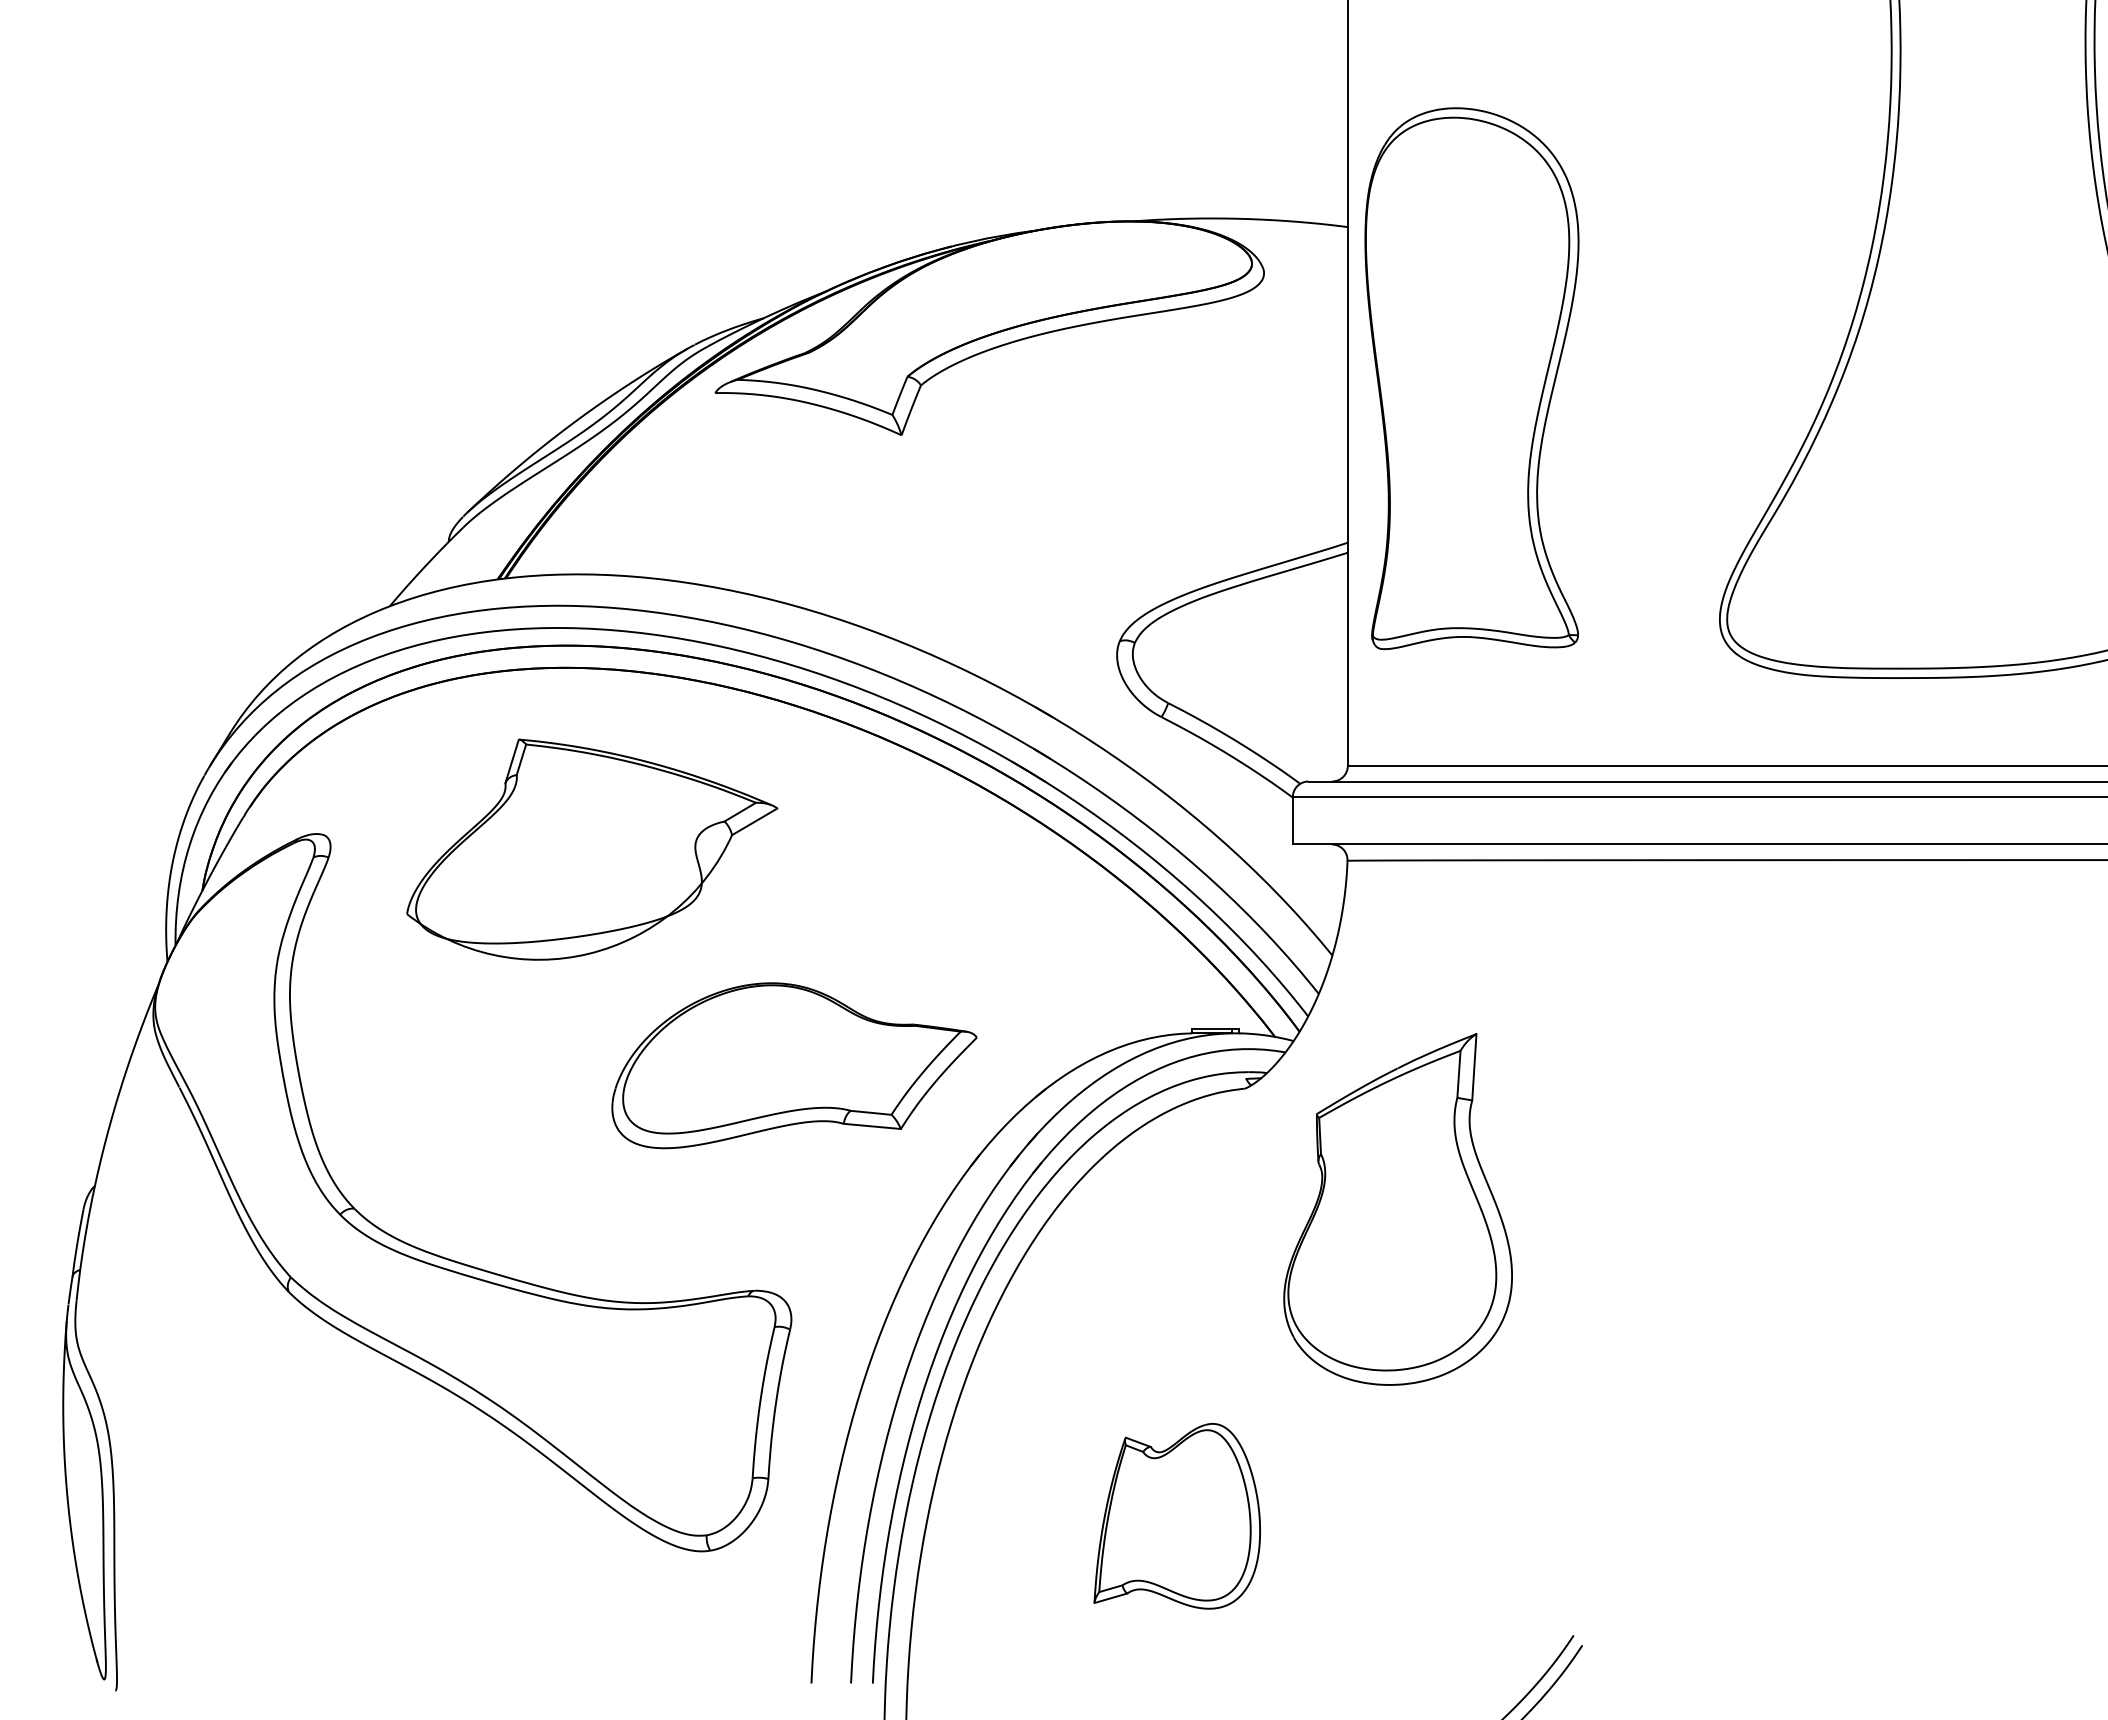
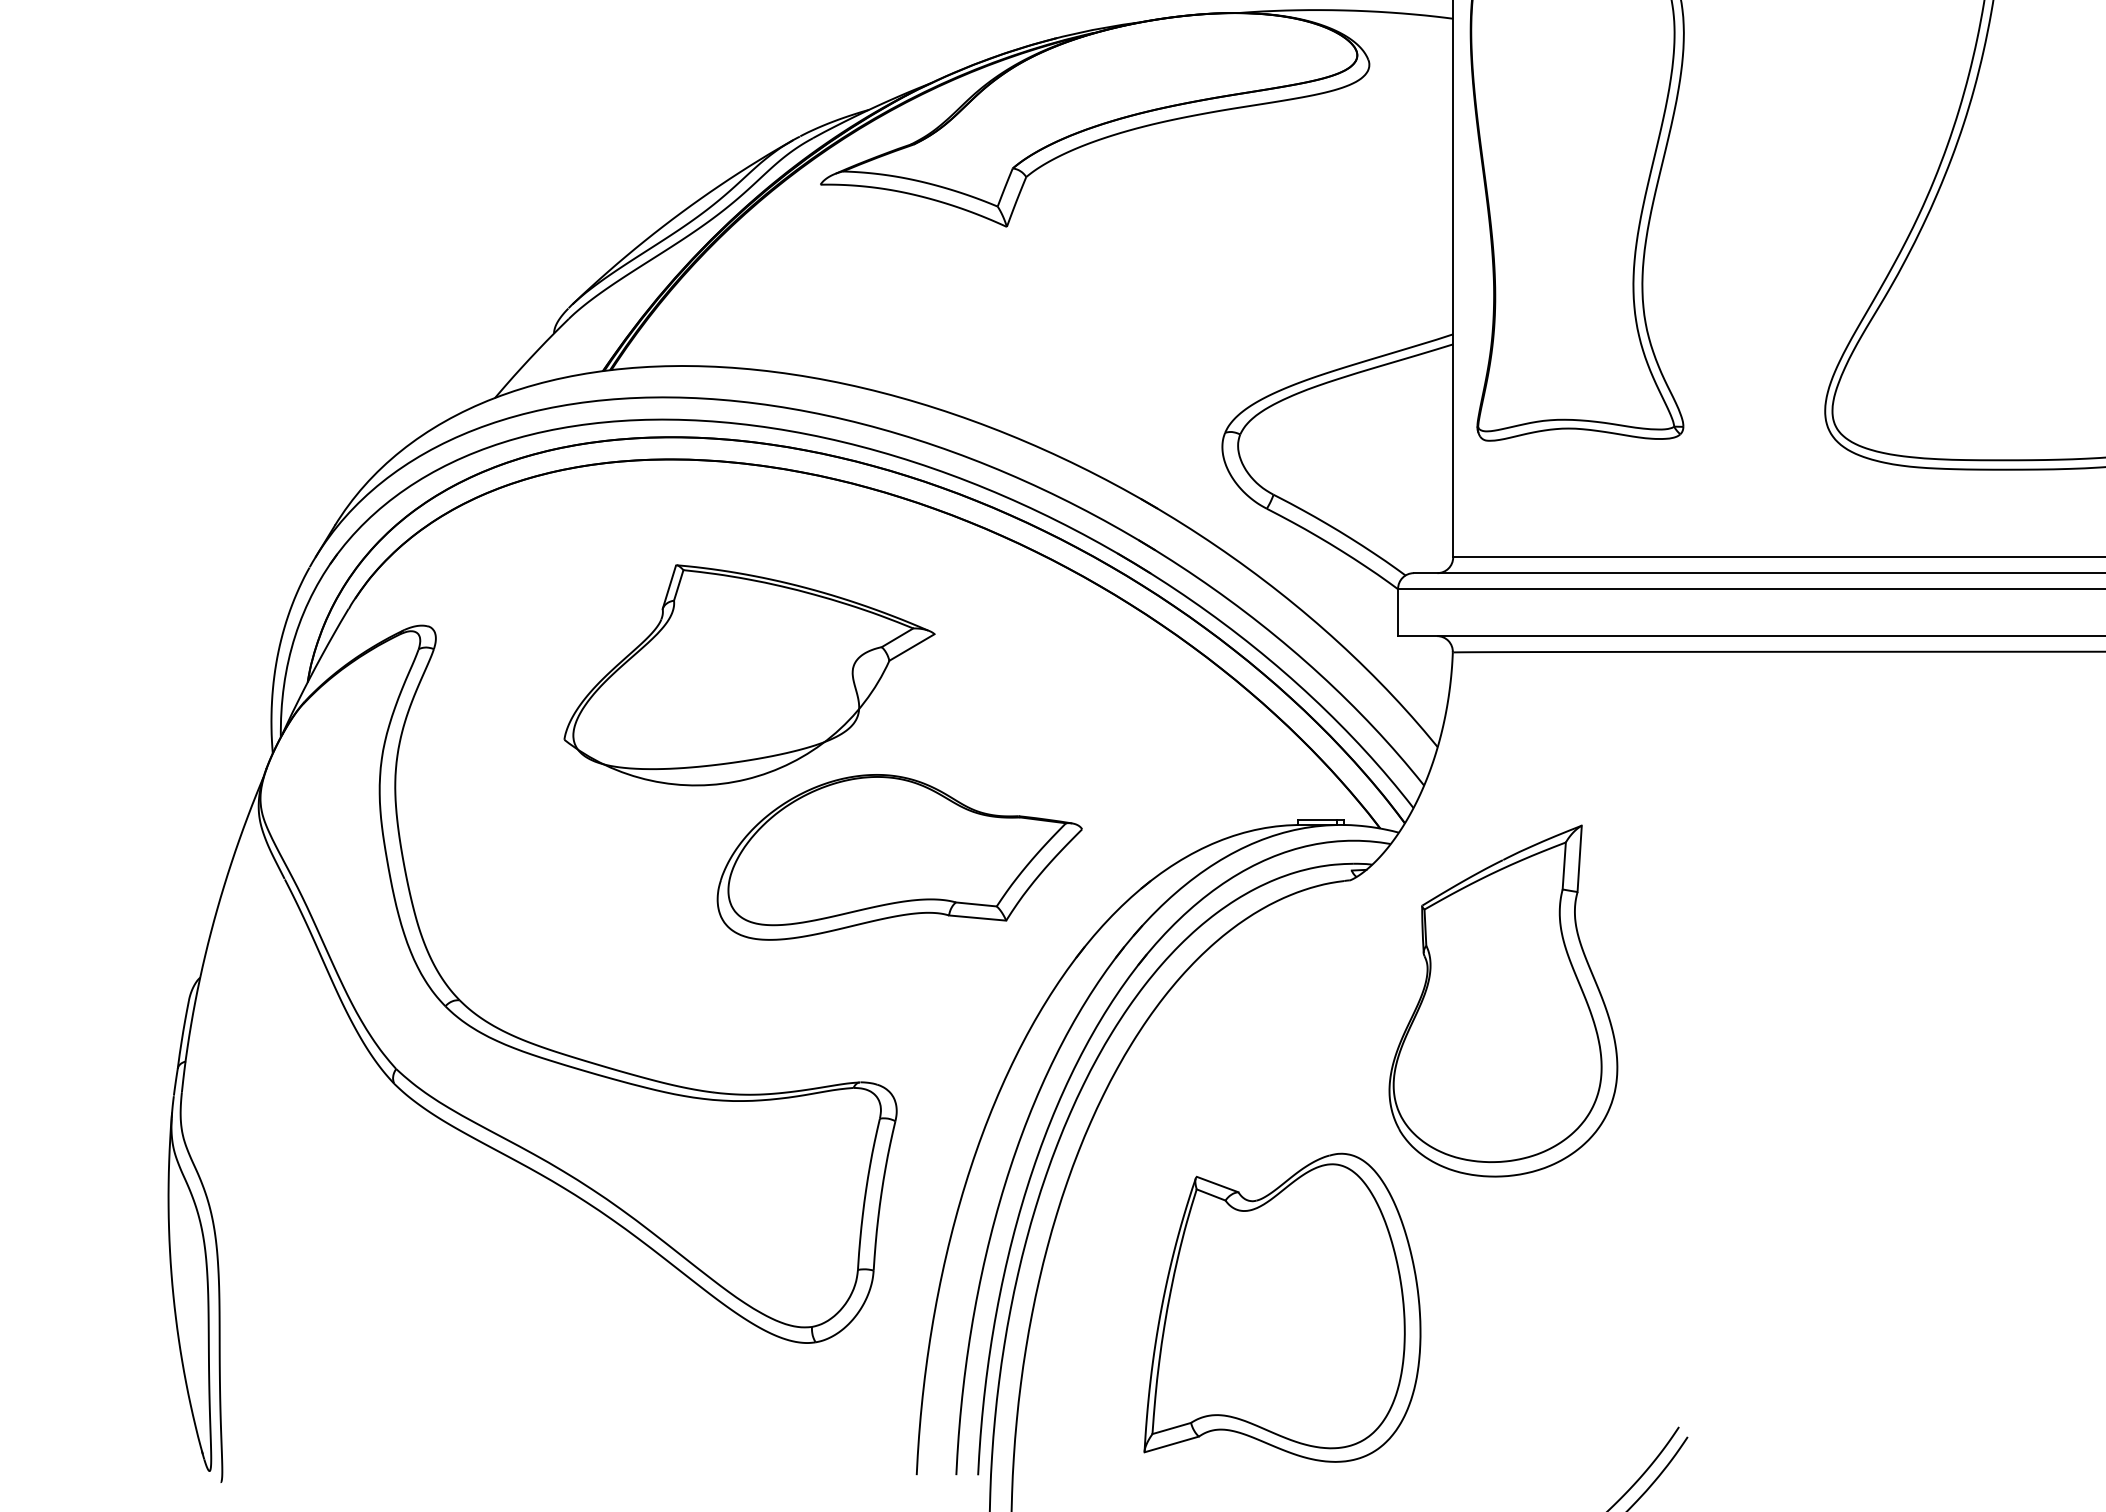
part: (592, 849) -> (749, 675), moved
part: (1177, 1516) -> (1282, 1308), size x1.67

